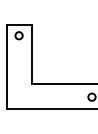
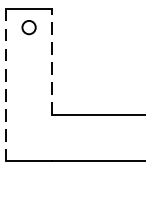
line: (31, 54) -> (51, 61), solid -> dashed
line: (6, 67) -> (6, 85), solid -> dashed

